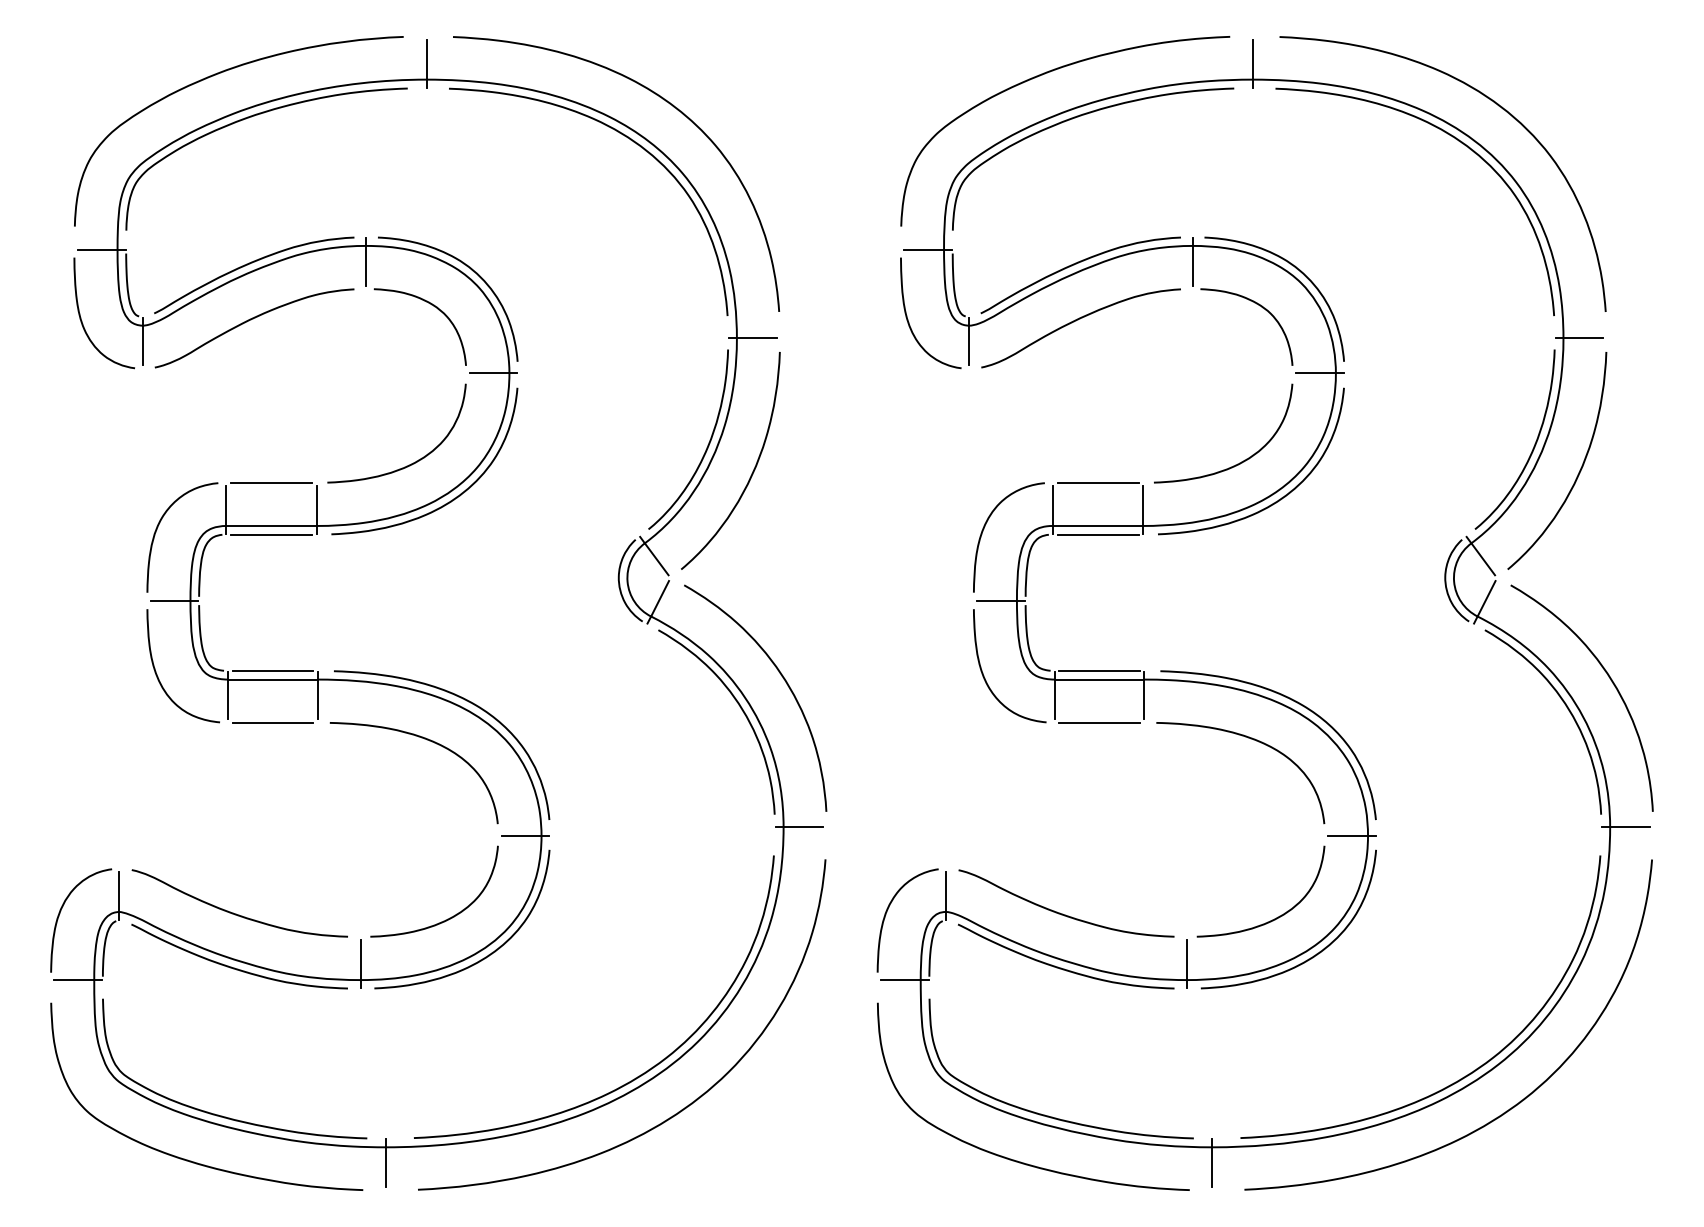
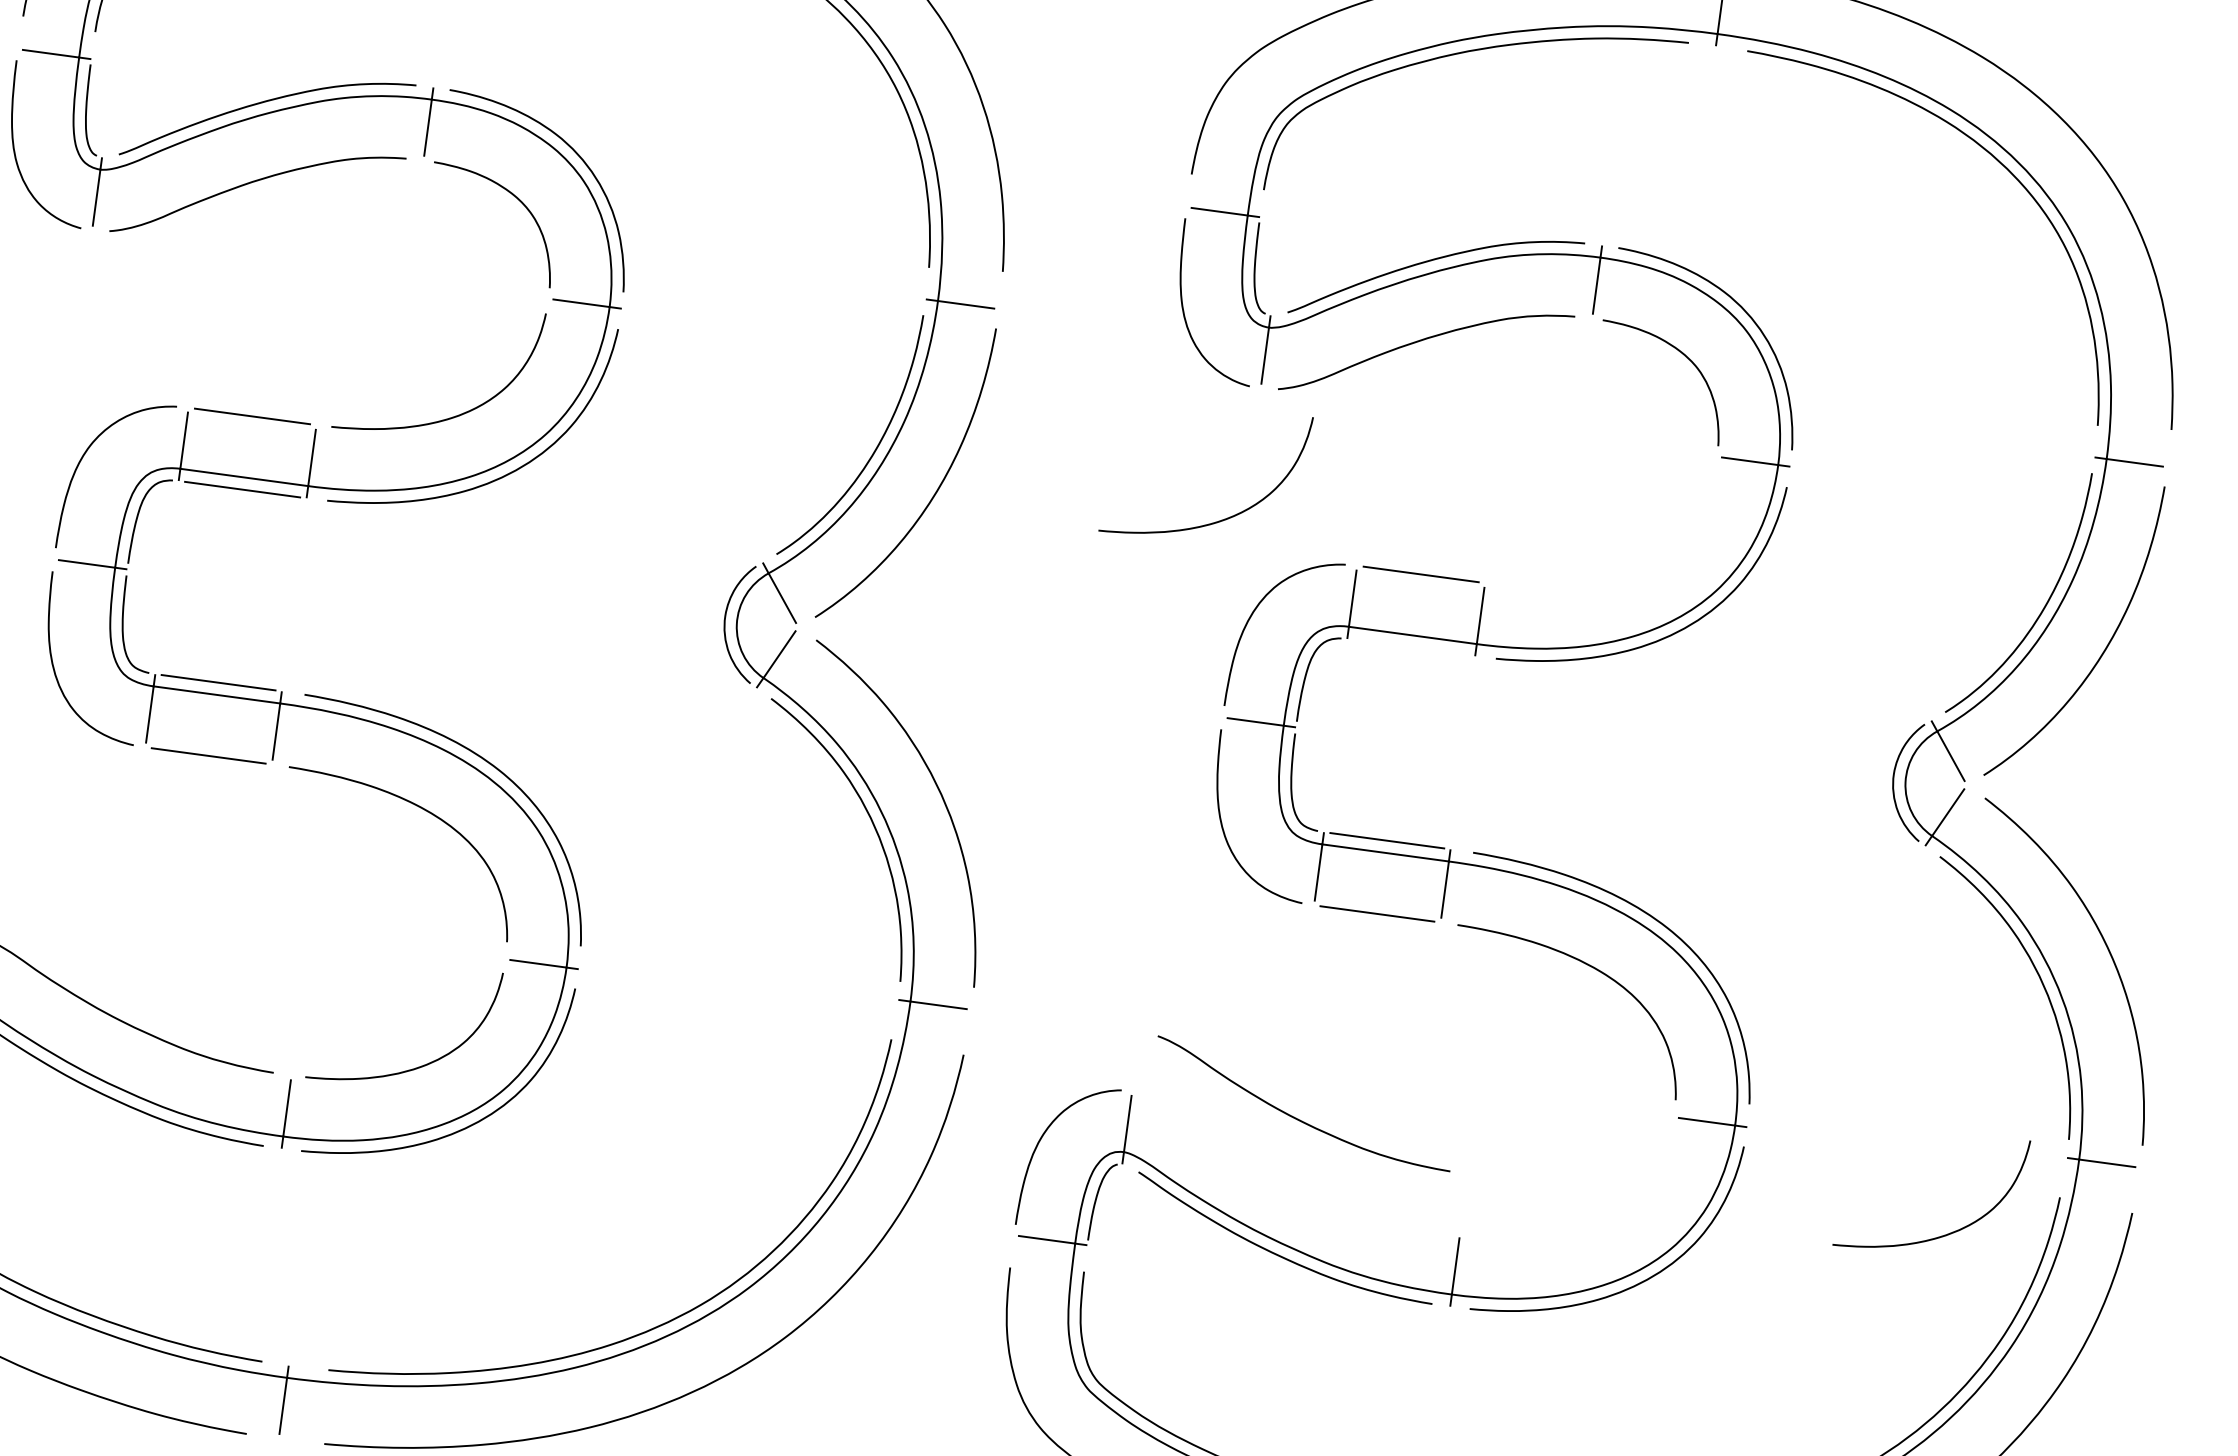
curve: (1237, 463) -> (1220, 519), moved
line: (1097, 534) -> (1410, 647), removed
curve: (1062, 913) -> (1296, 1117), moved
curve: (1274, 918) -> (1945, 1233), moved

